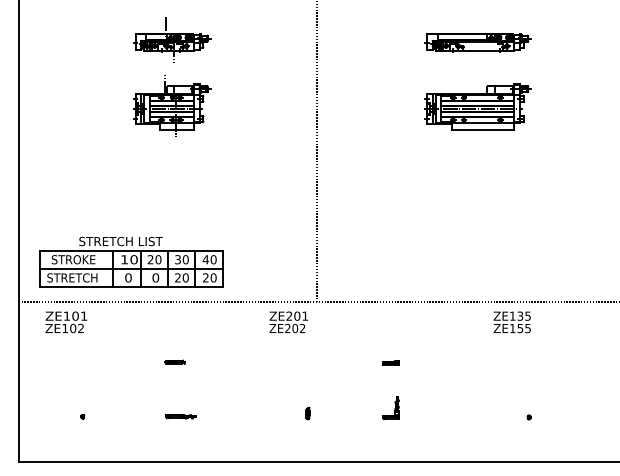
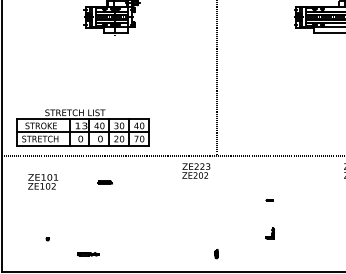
text: (133, 259) -> (84, 125), 10 -> 13
text: (150, 259) -> (96, 125), 20 -> 40
text: (205, 277) -> (136, 138), 20 -> 70
text: (301, 315) -> (205, 166), ZE201 -> ZE223
text: (66, 322) -> (43, 181), moved
part: (174, 361) -> (104, 181), moved
part: (390, 362) -> (269, 200), size x0.6
part: (390, 407) -> (269, 232), size x0.7
part: (307, 413) -> (216, 254), moved
part: (180, 416) -> (87, 254), moved

